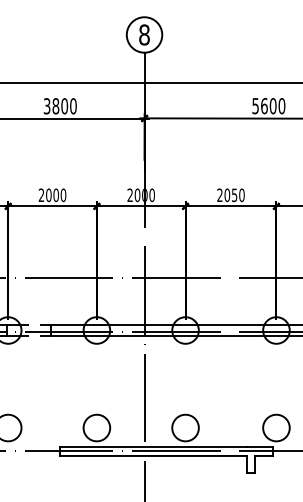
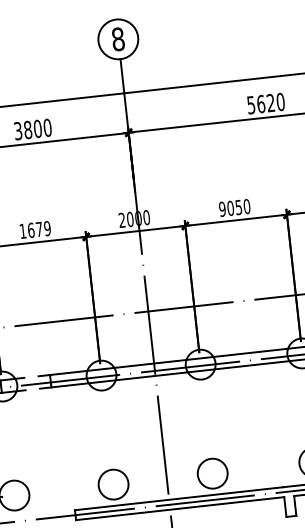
text: (272, 106) -> (270, 103), 5600 -> 5620
text: (52, 195) -> (35, 230), 2000 -> 1679
text: (219, 195) -> (221, 209), 2050 -> 9050

